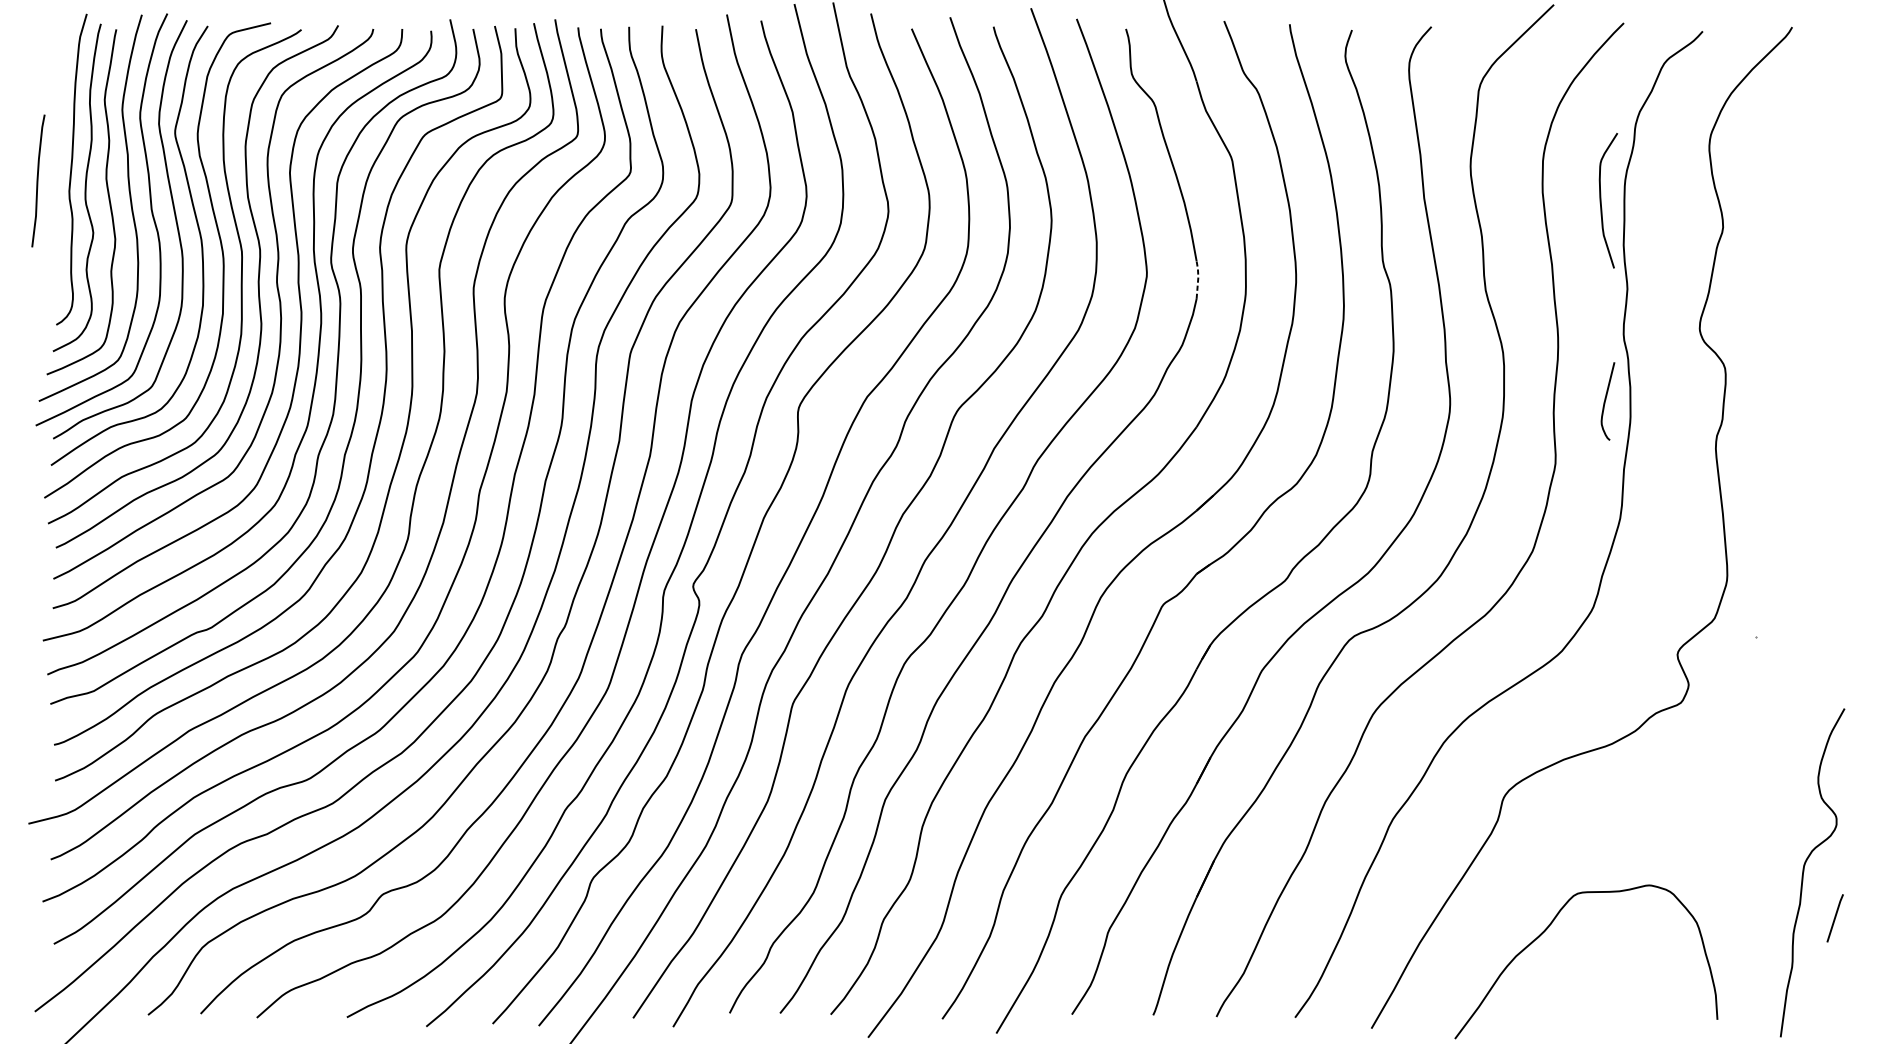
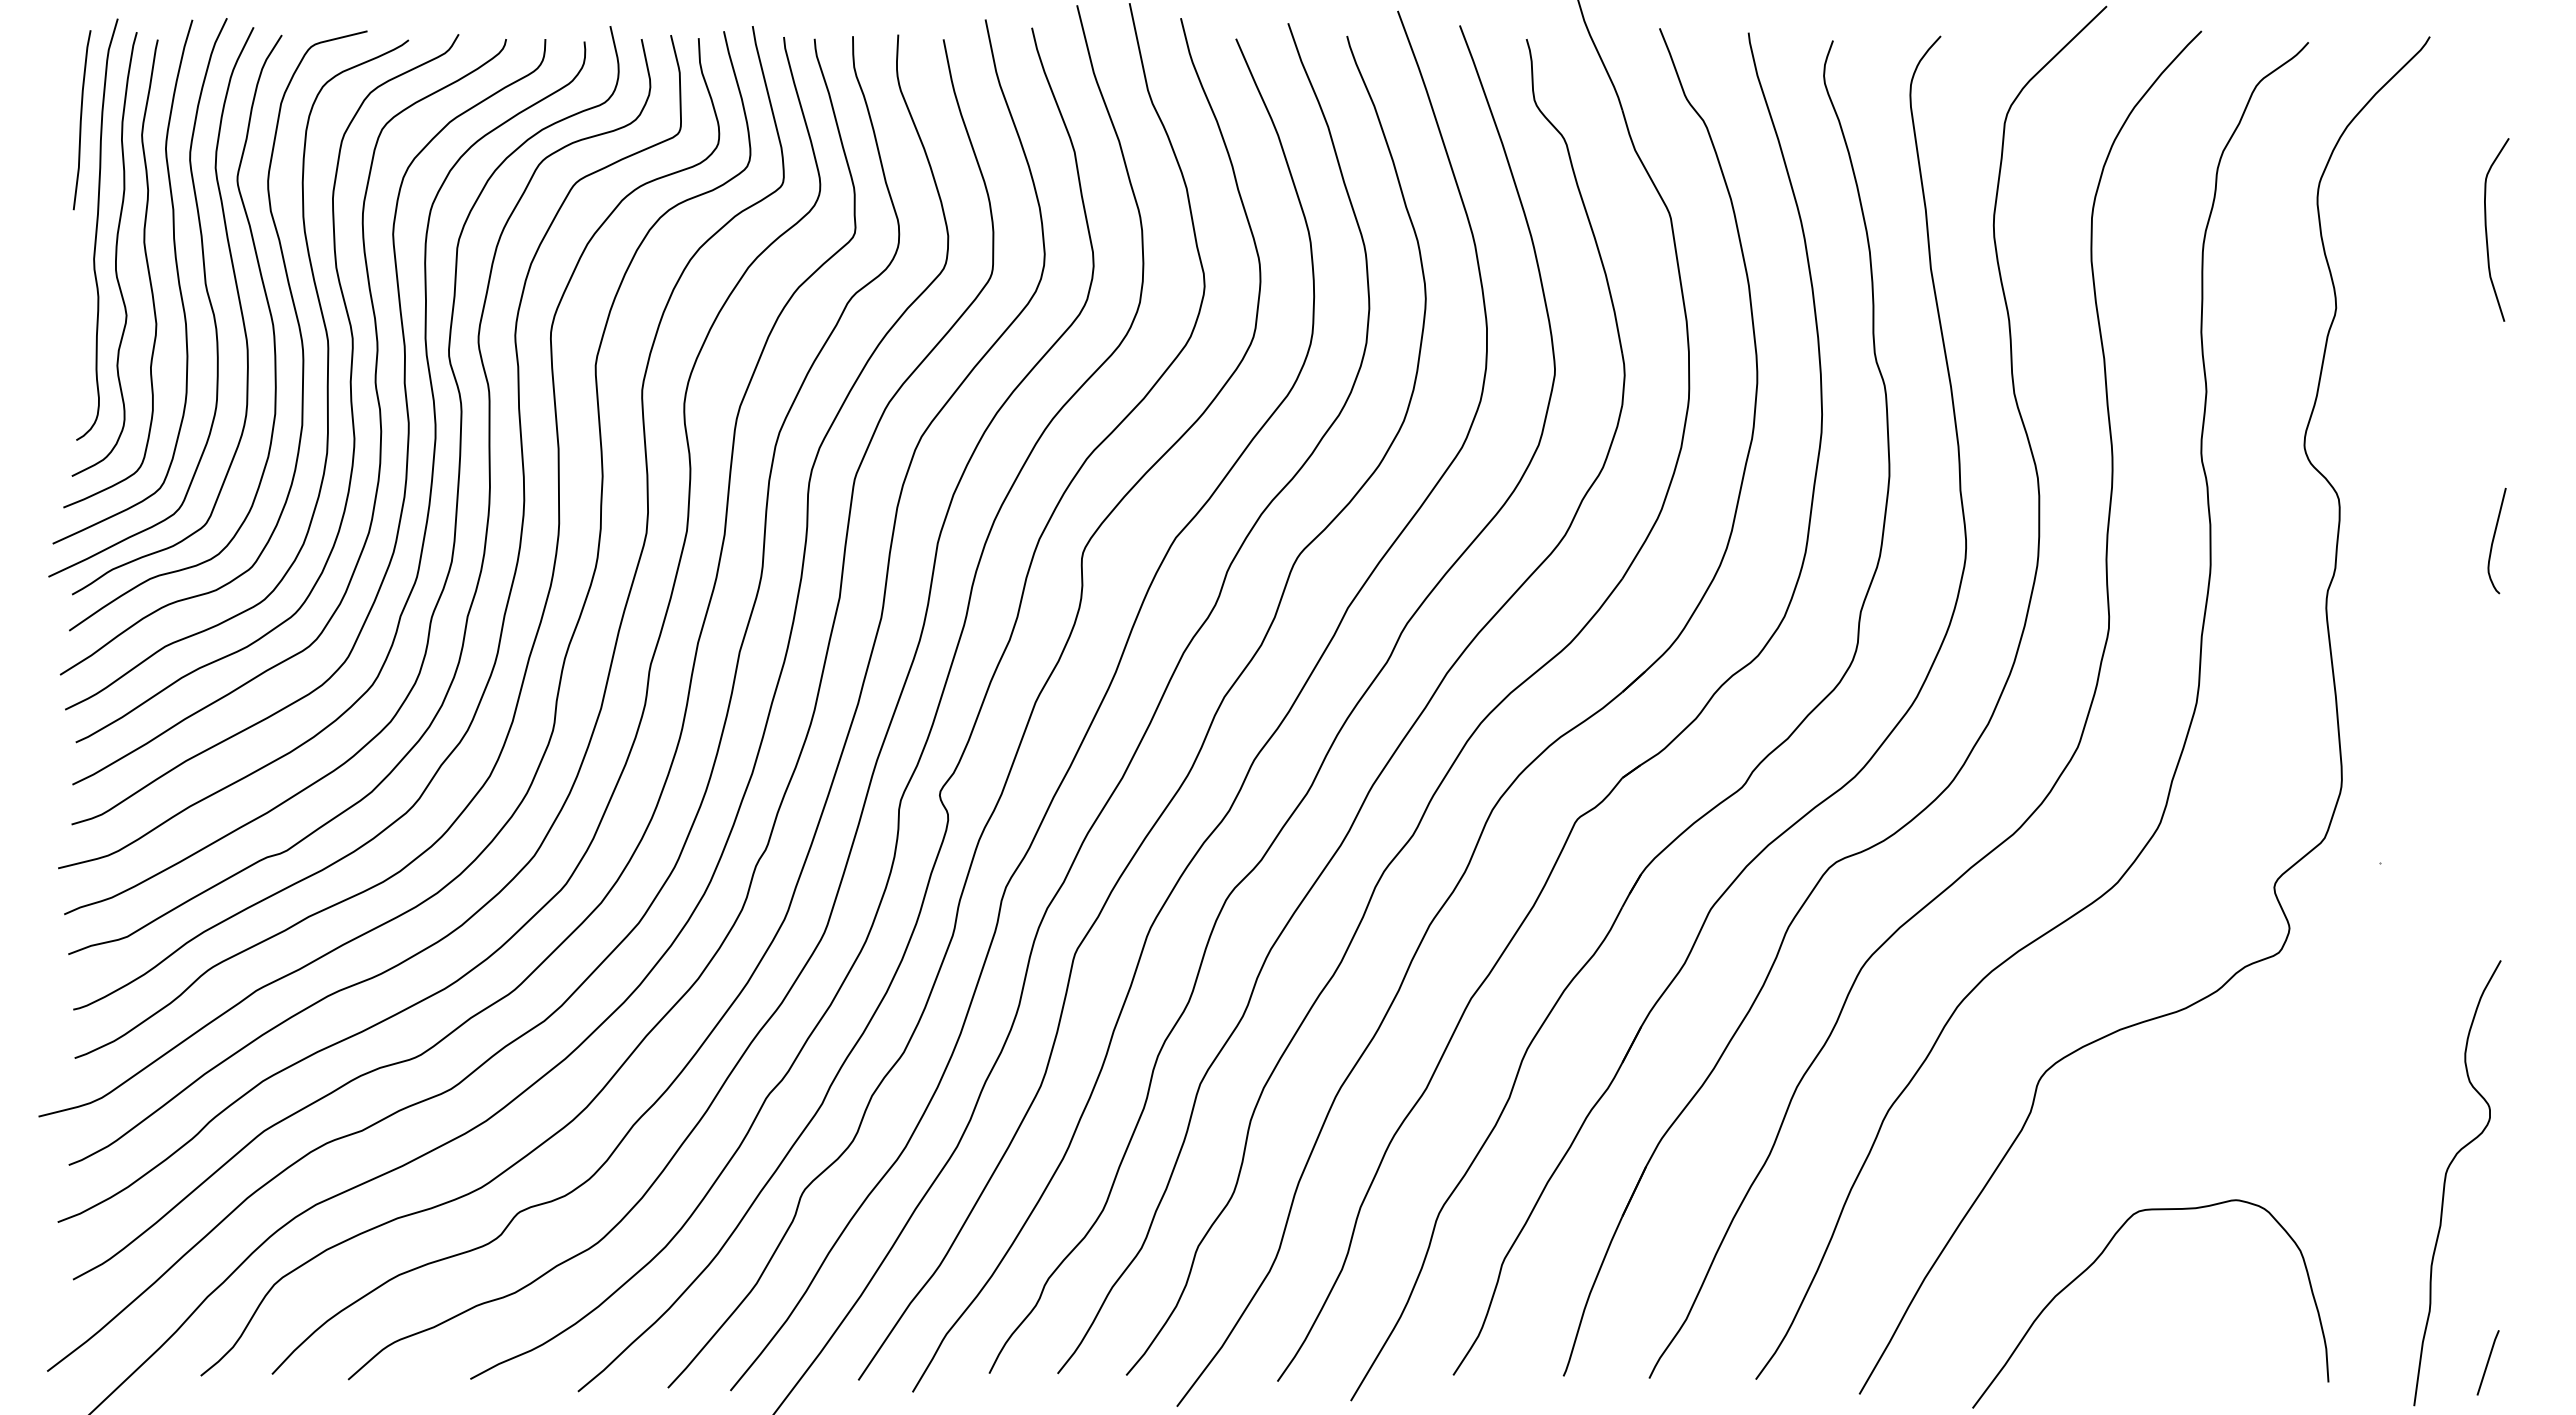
curve: (37, 181) -> (81, 120), moved
curve: (1601, 201) -> (2487, 231), moved
line: (1198, 278) -> (1624, 377), dashed -> solid
curve: (1606, 400) -> (2494, 539), moved
line: (1834, 918) -> (2487, 1362), moved

